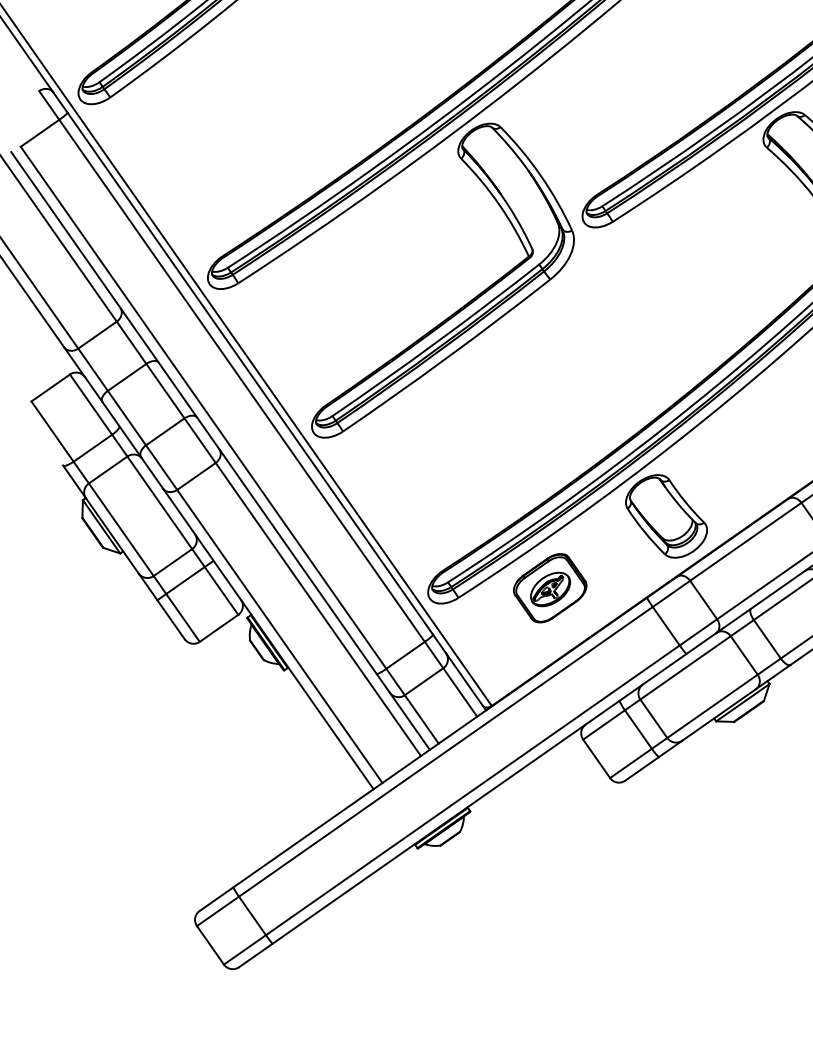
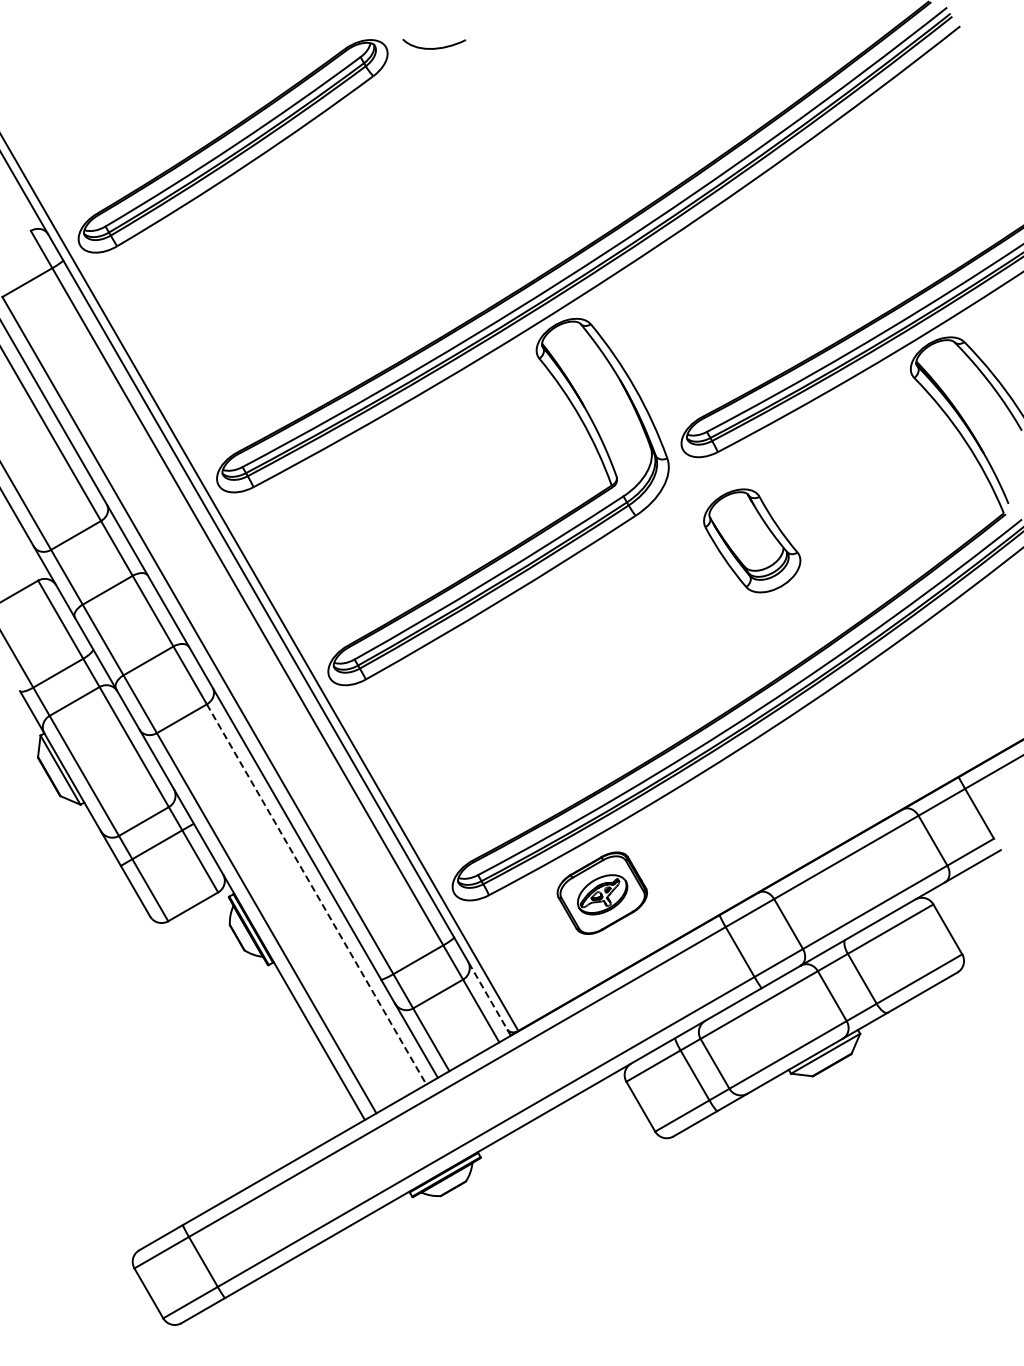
part: (666, 516) -> (752, 540), moved
line: (318, 609) -> (316, 894), solid -> dashed
line: (466, 681) -> (489, 998), solid -> dashed

